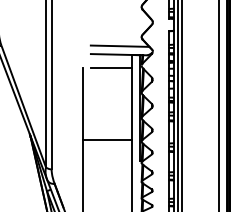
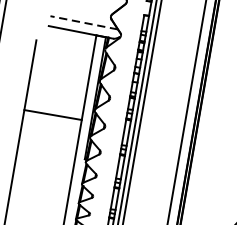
line: (119, 46) -> (83, 23), solid -> dashed
line: (111, 67) -> (69, 45), removed
line: (107, 140) -> (53, 115), moved

